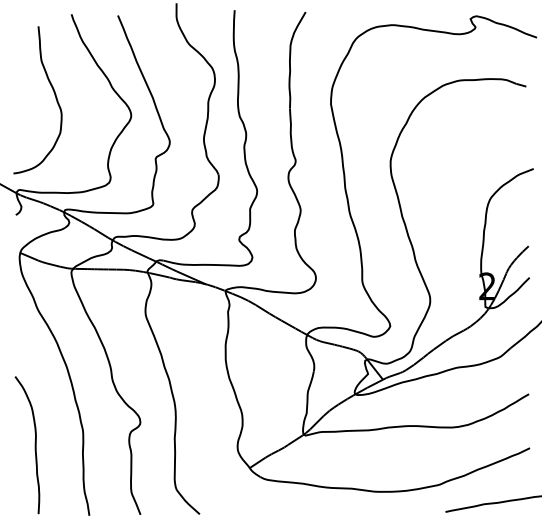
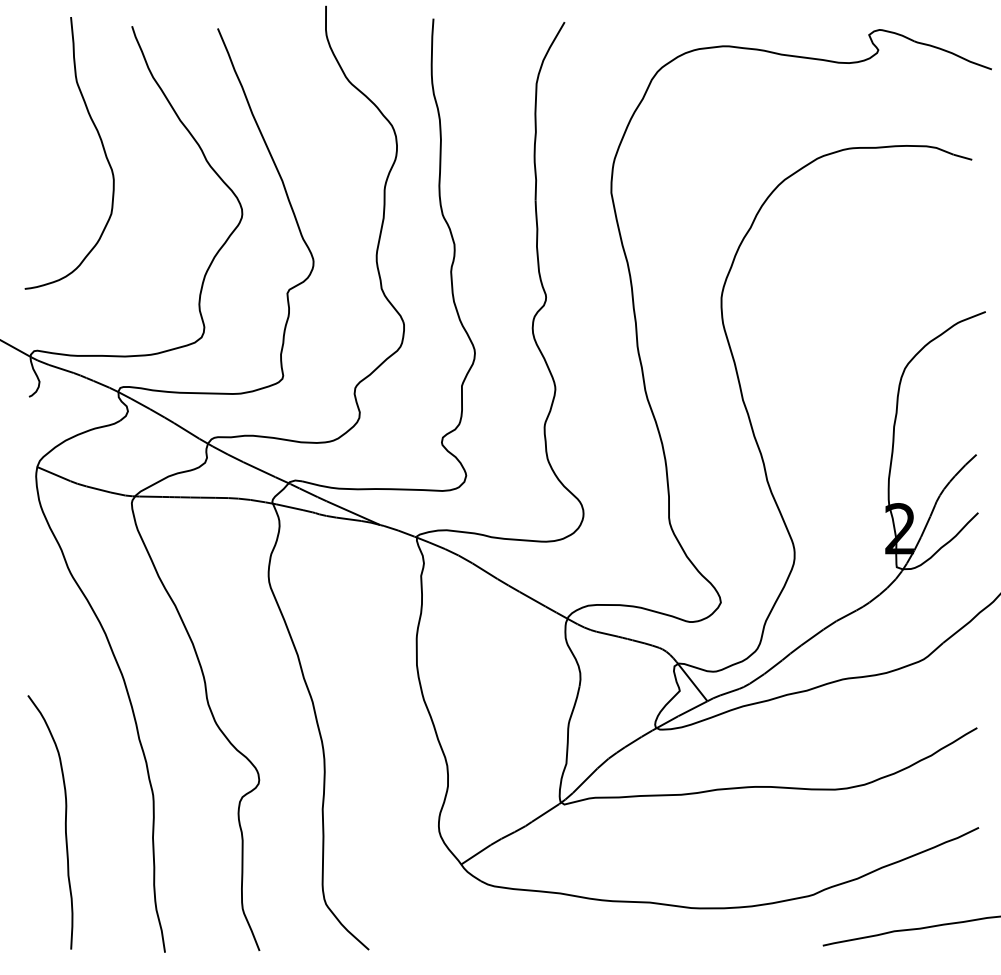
curve: (54, 95) -> (100, 144), moved

